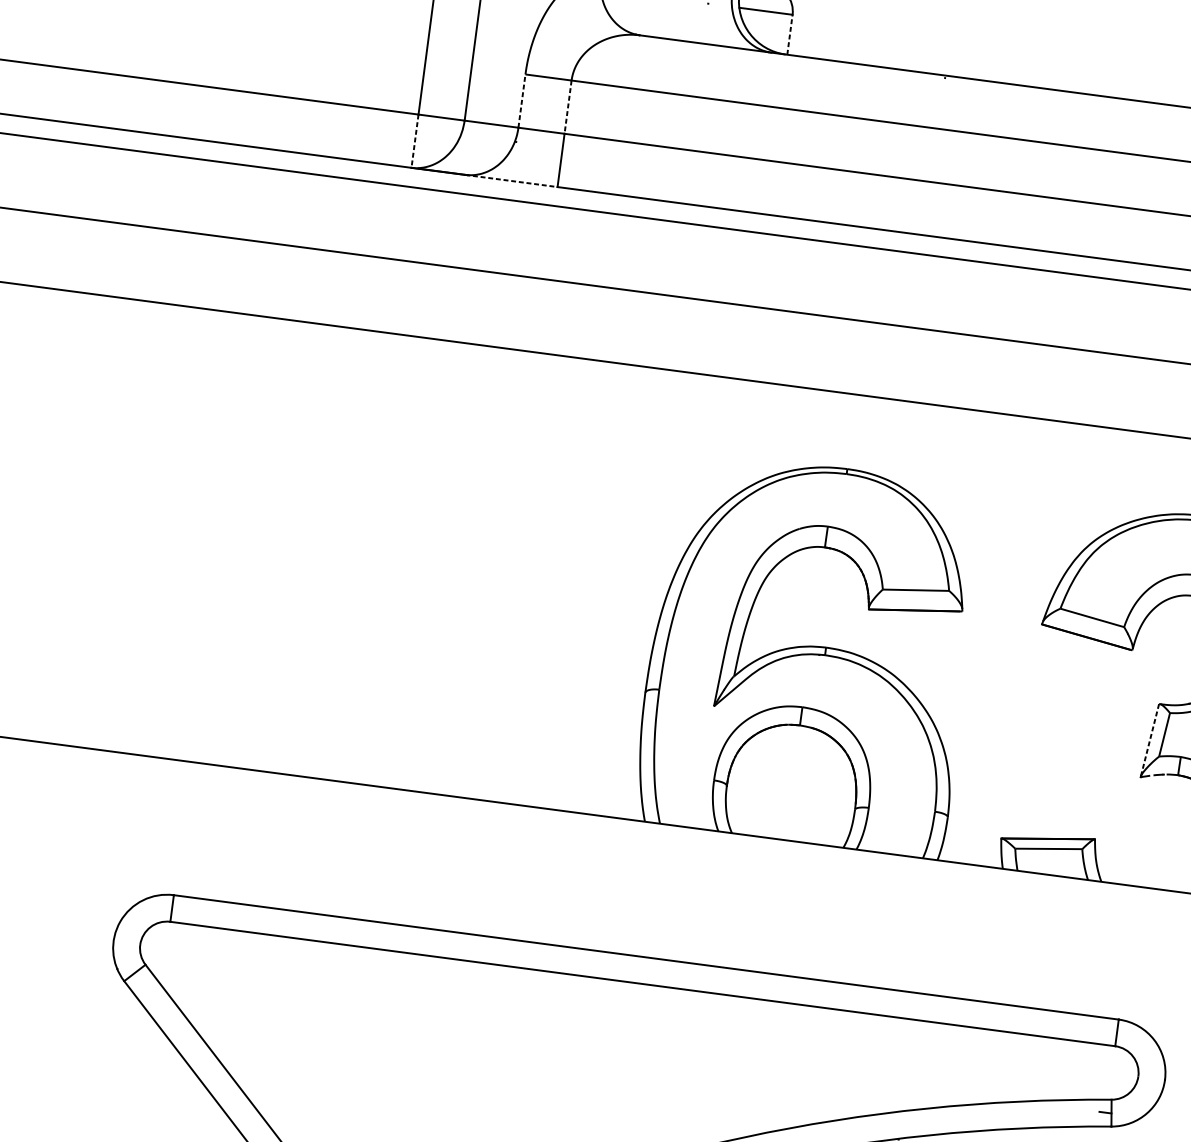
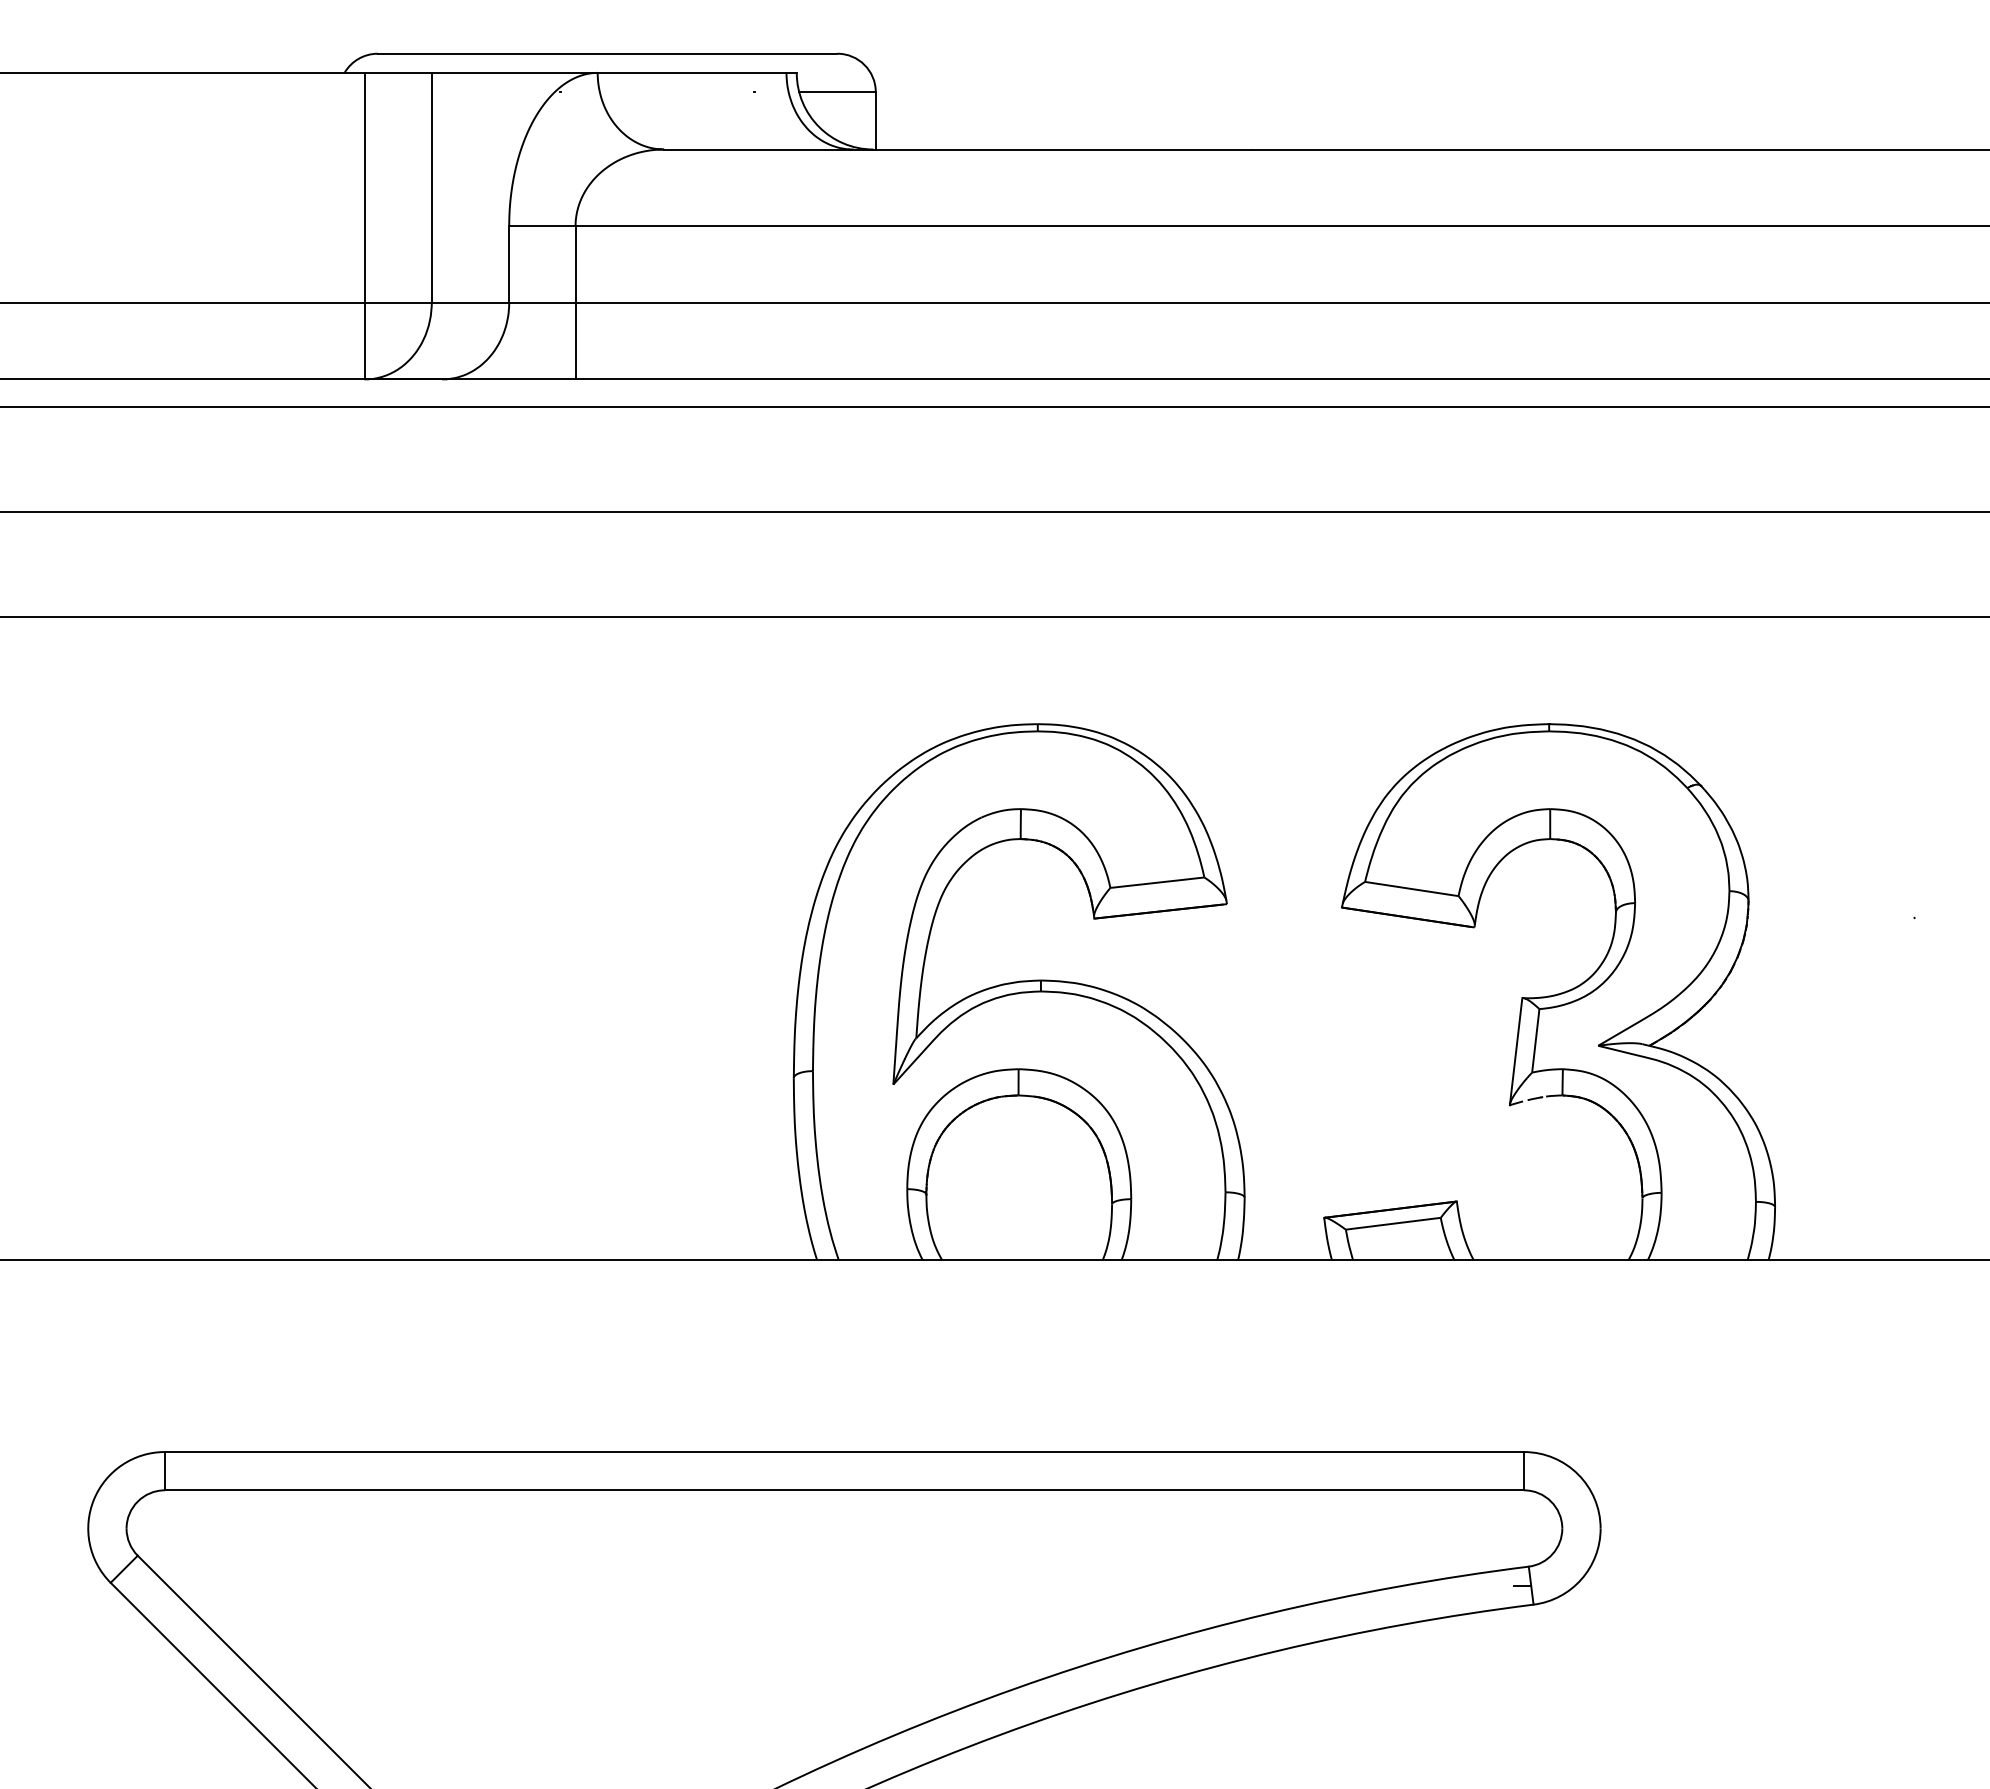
line: (789, 34) -> (875, 120), dashed -> solid
line: (522, 100) -> (509, 263), dashed -> solid
line: (568, 107) -> (575, 264), dashed -> solid
line: (415, 141) -> (365, 341), dashed -> solid
line: (511, 181) -> (509, 379), dashed -> solid
line: (1150, 739) -> (1516, 1050), dashed -> solid

